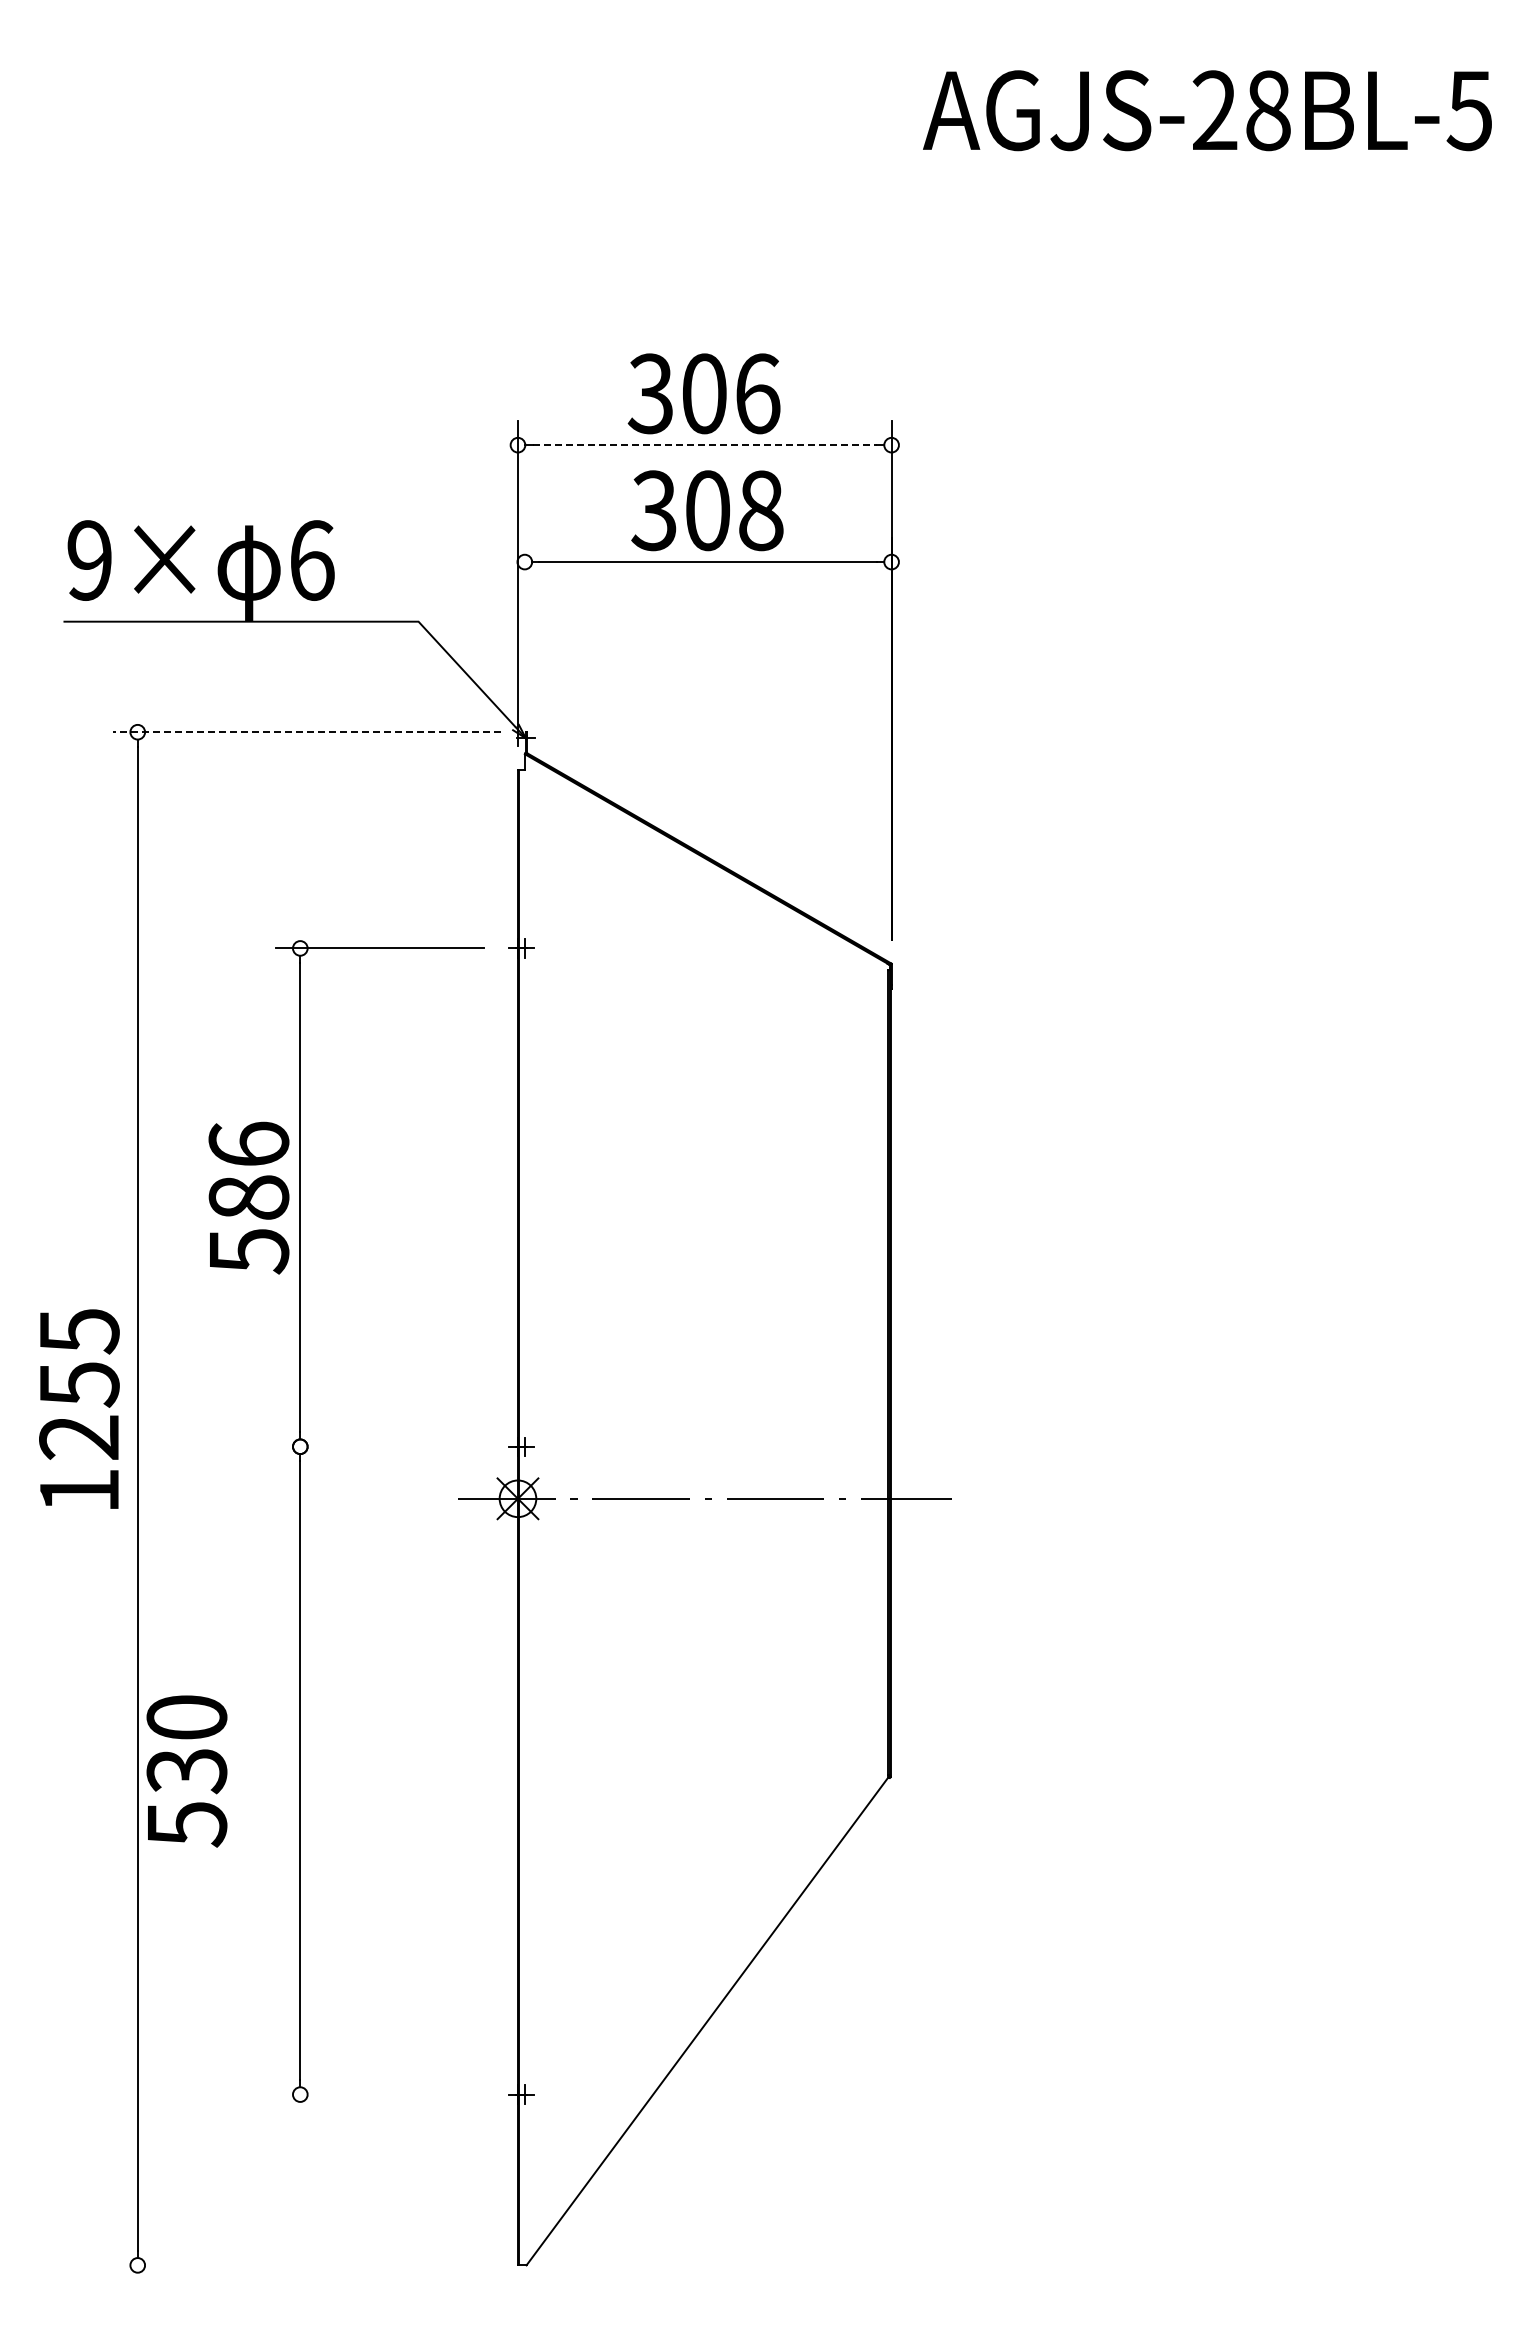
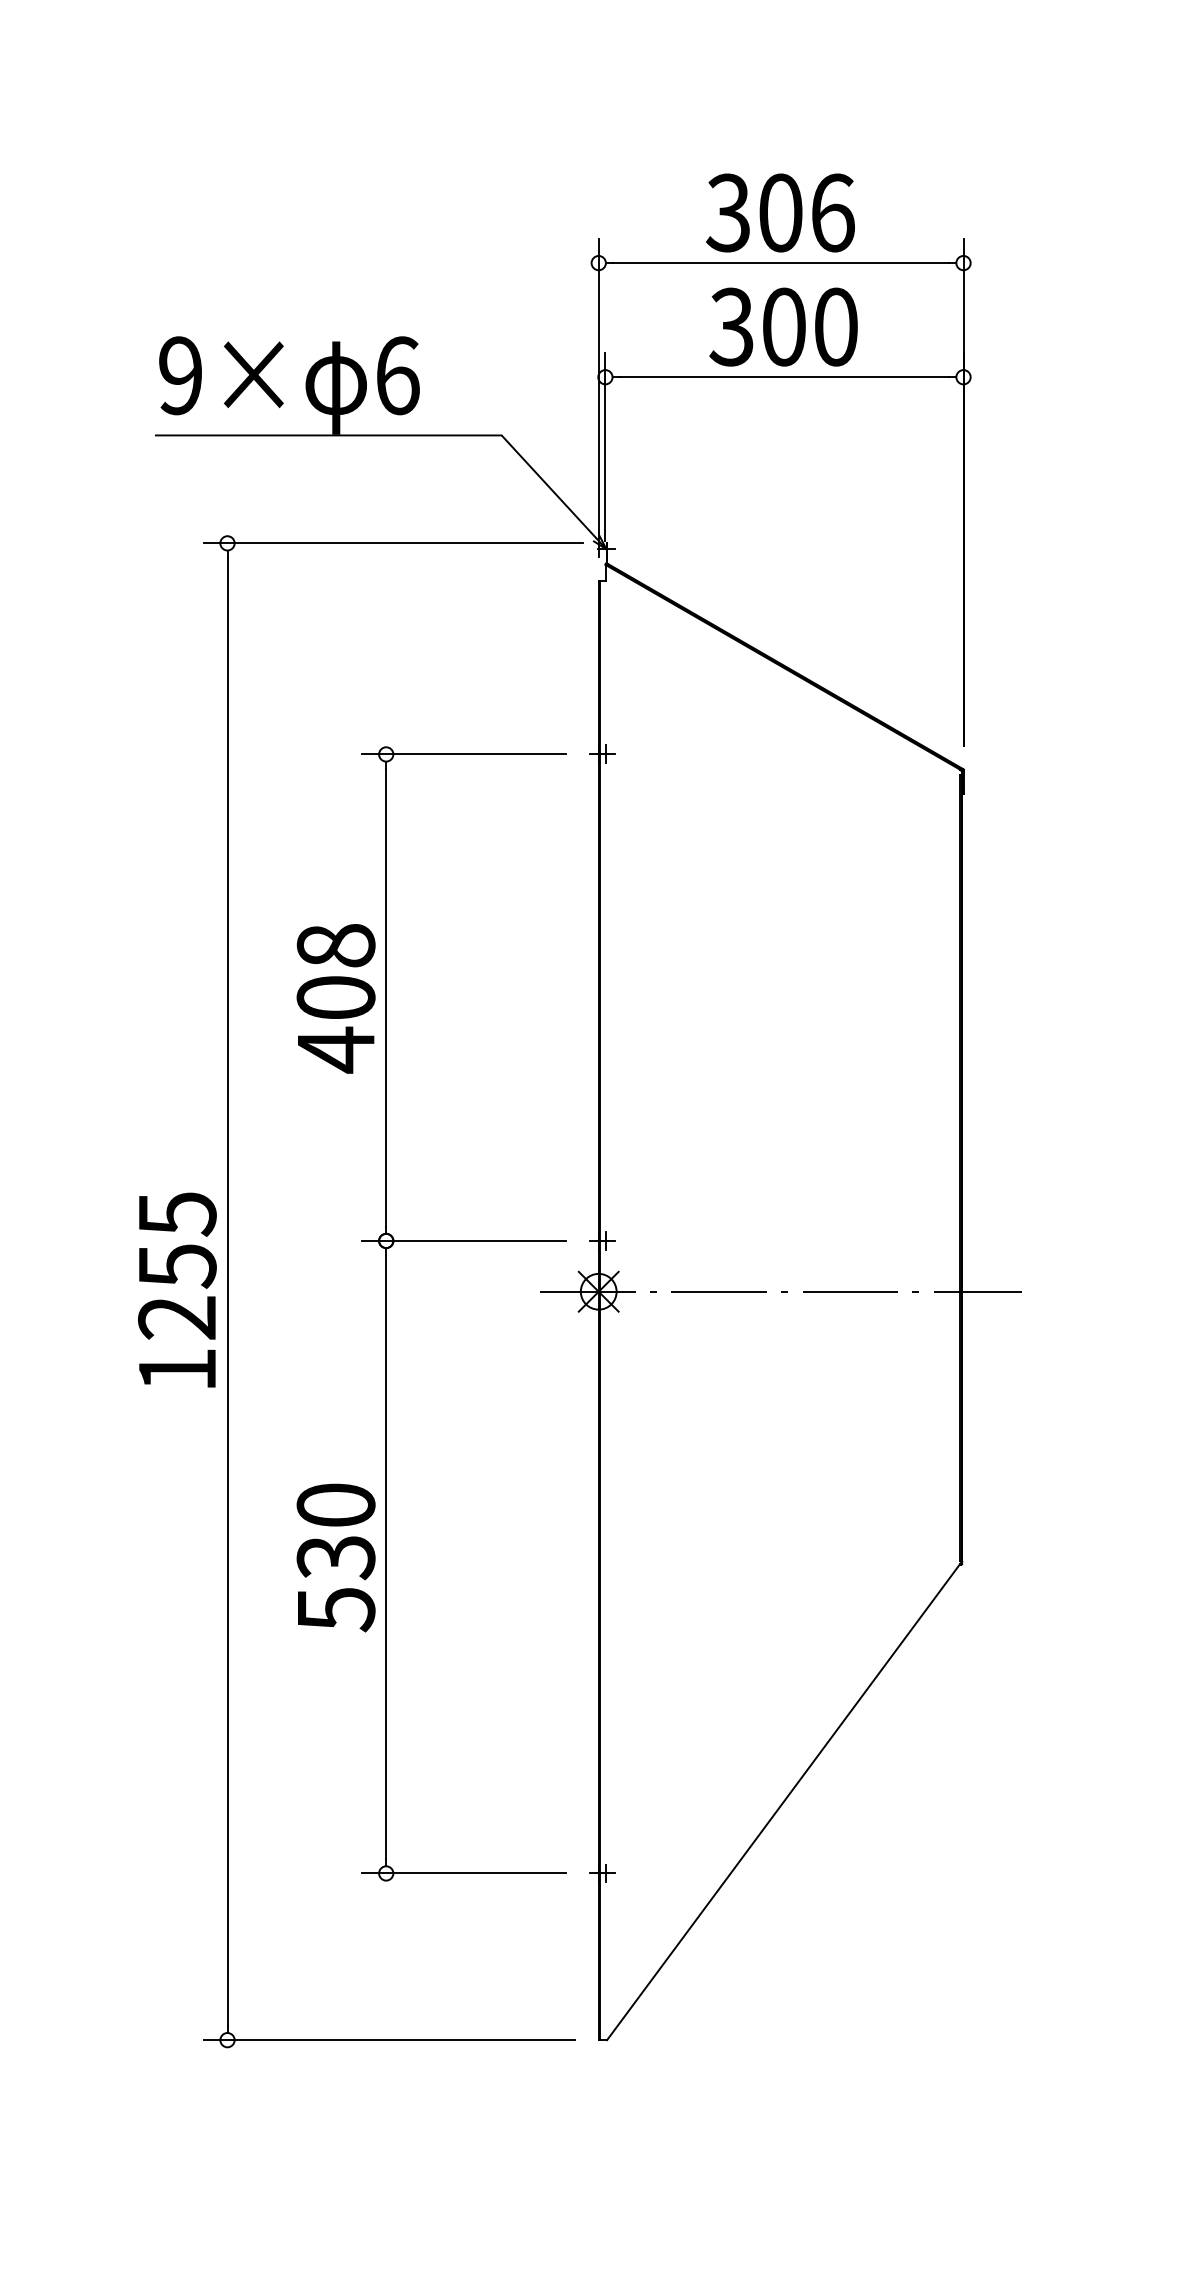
line: (705, 445) -> (781, 263), dashed -> solid
text: (761, 510) -> (836, 326), 308 -> 300
line: (524, 633) -> (605, 446), added
line: (306, 732) -> (392, 543), dashed -> solid
text: (248, 1198) -> (335, 998), 586 -> 408
text: (79, 1408) -> (177, 1289), moved
line: (379, 1446) -> (463, 1240), added
text: (186, 1771) -> (335, 1558), moved
line: (379, 2094) -> (463, 1873), added
line: (303, 2265) -> (389, 2040), added

